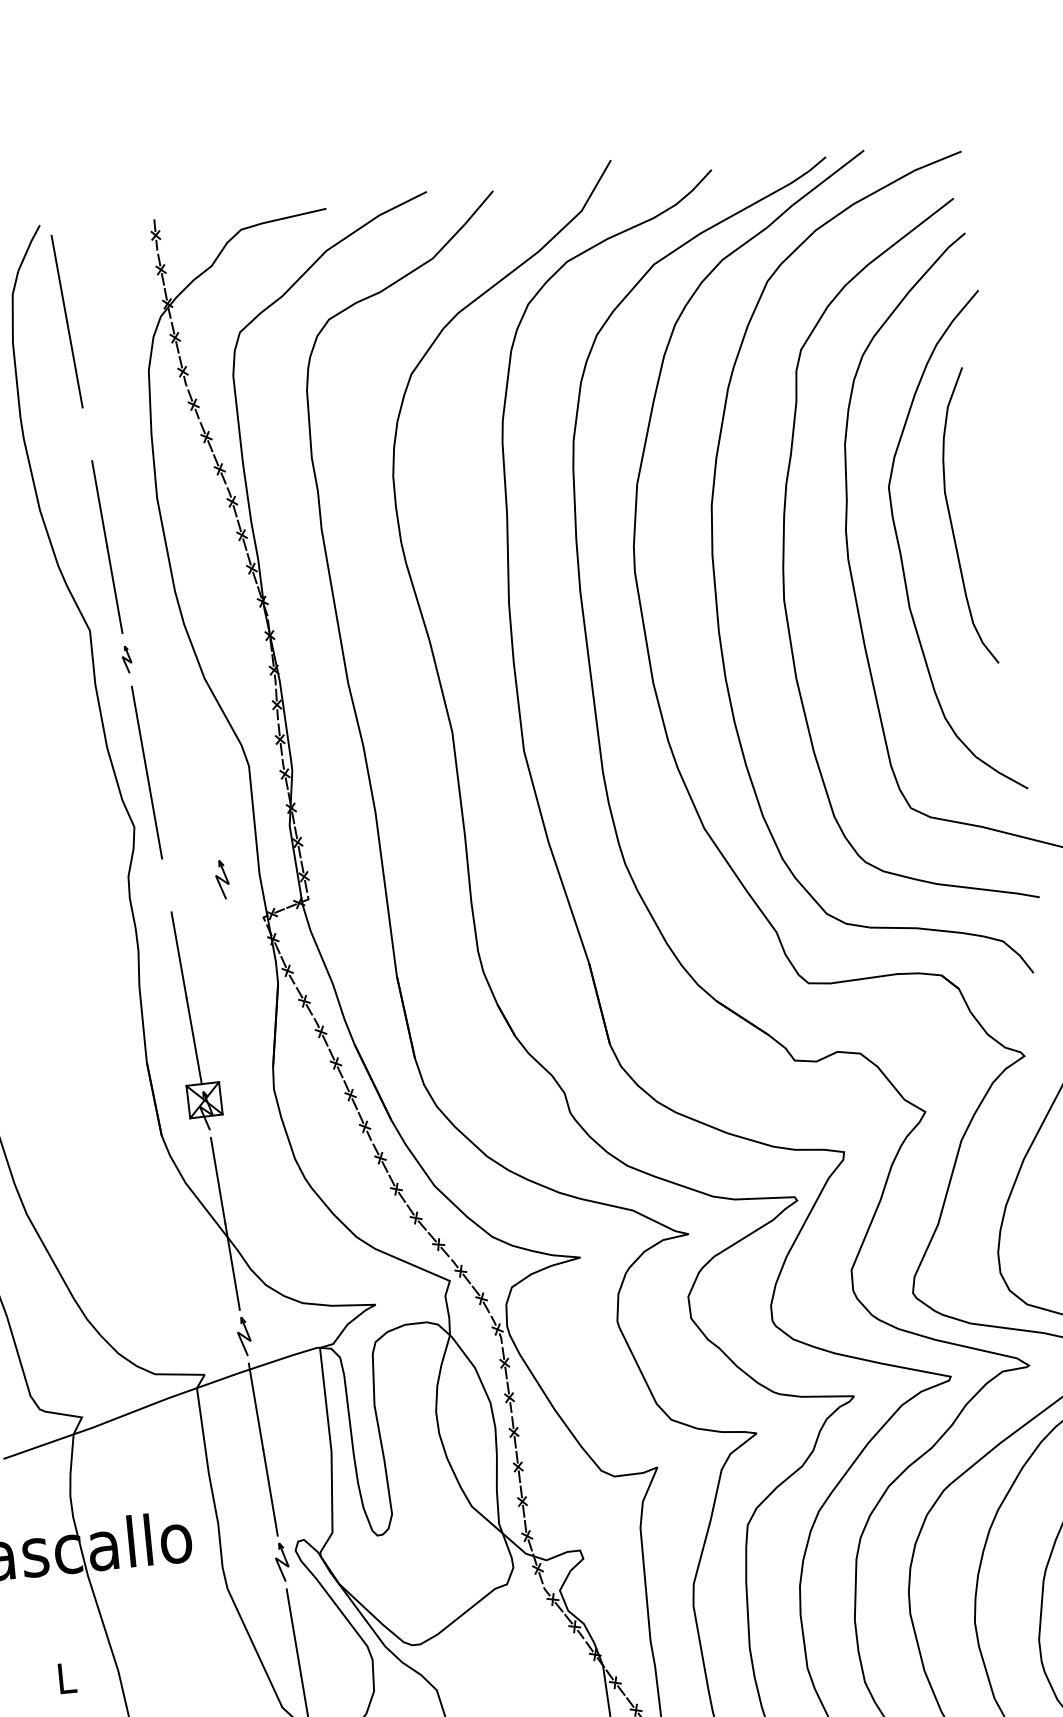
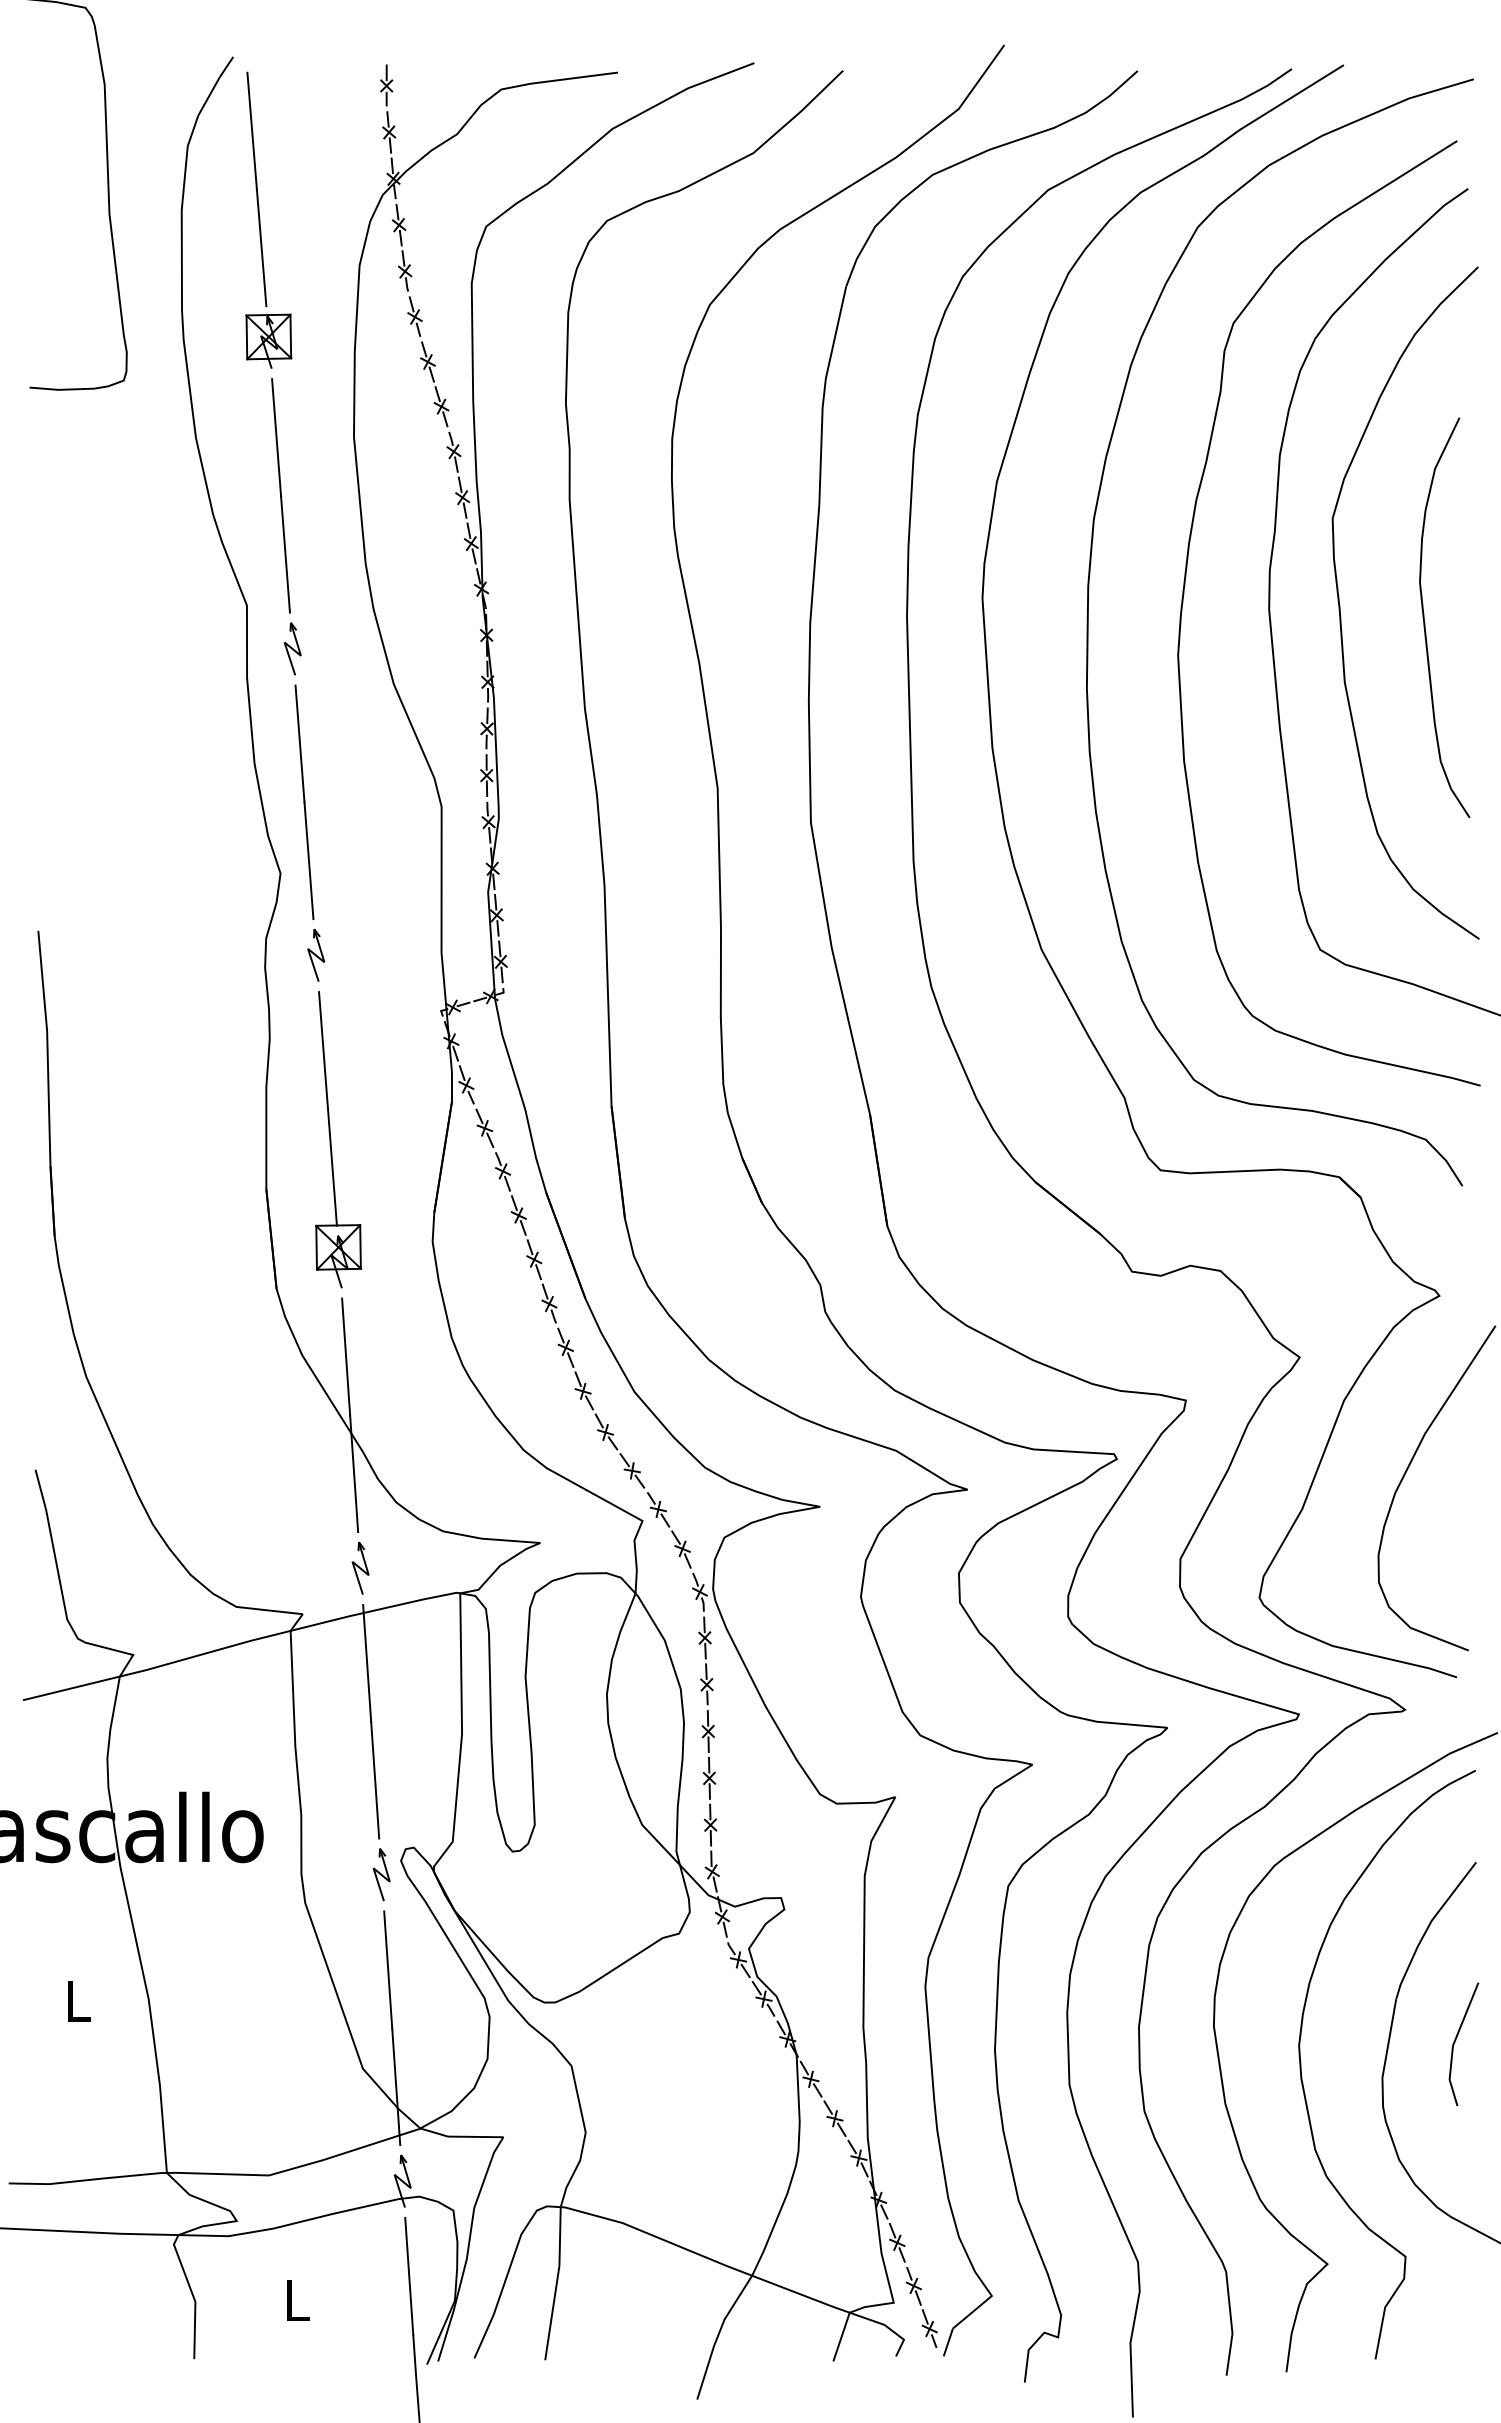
part: (86, 432) -> (268, 340), added
curve: (951, 521) -> (1425, 622), moved
part: (126, 659) -> (292, 648), size x1.43
part: (222, 879) -> (316, 955), moved

